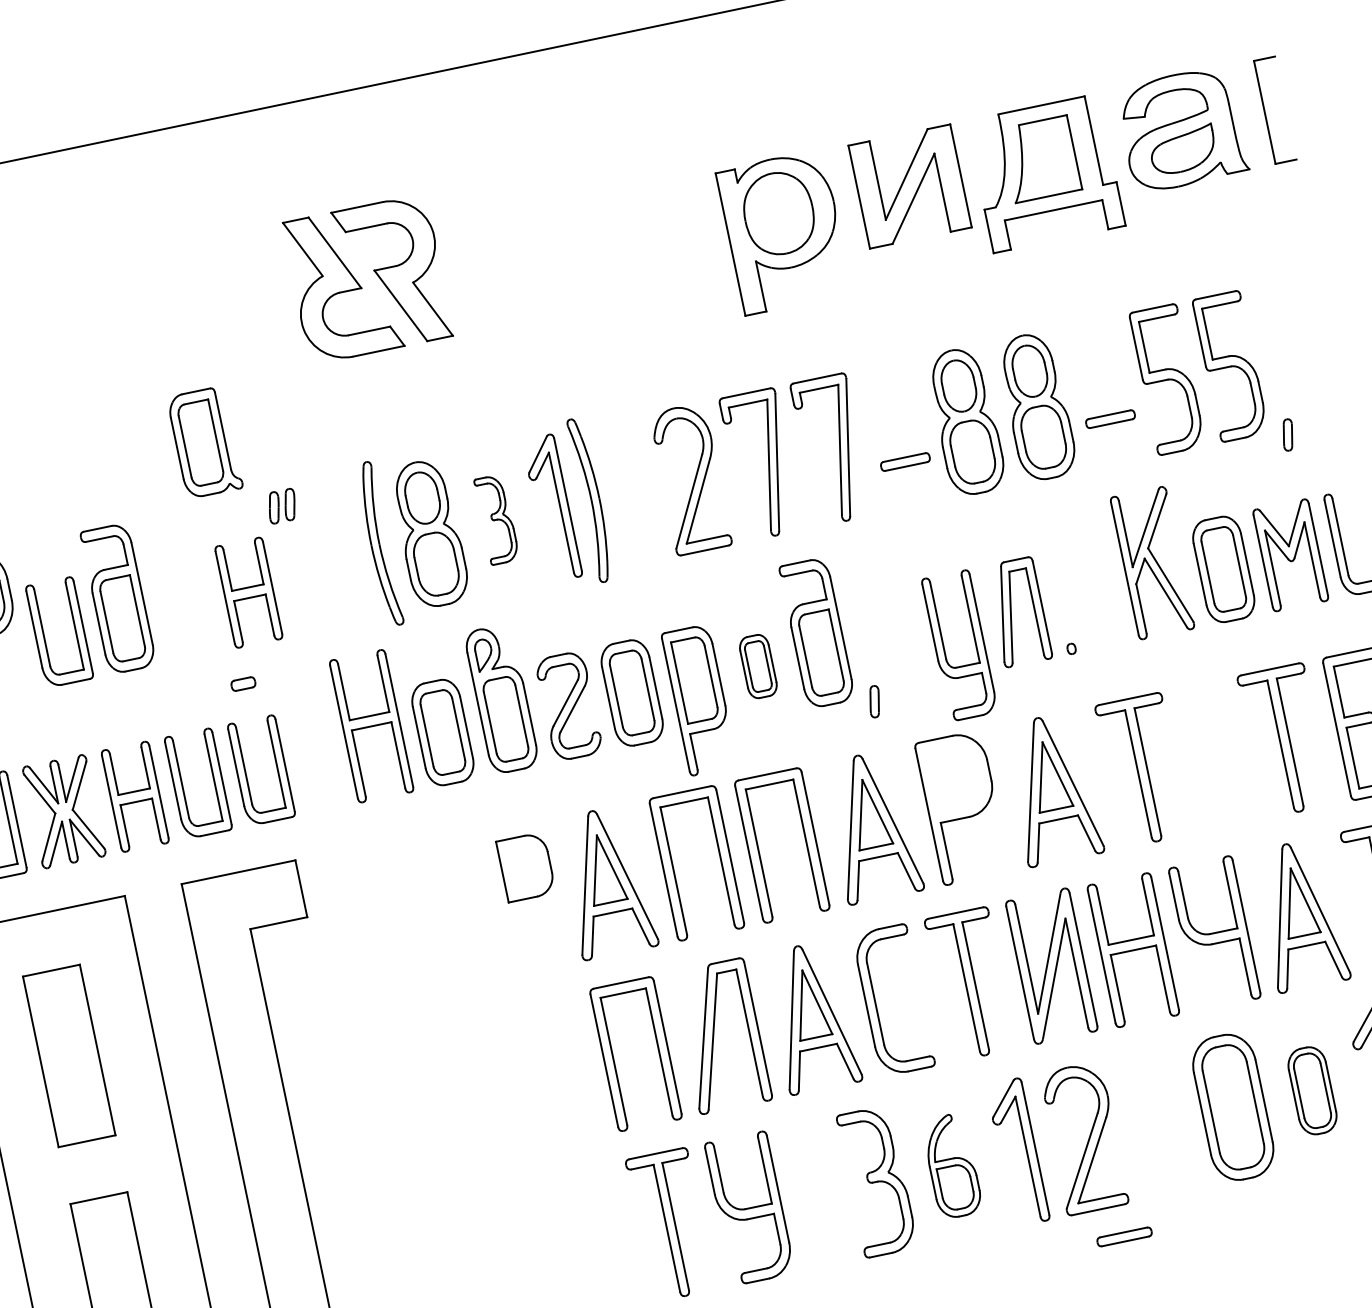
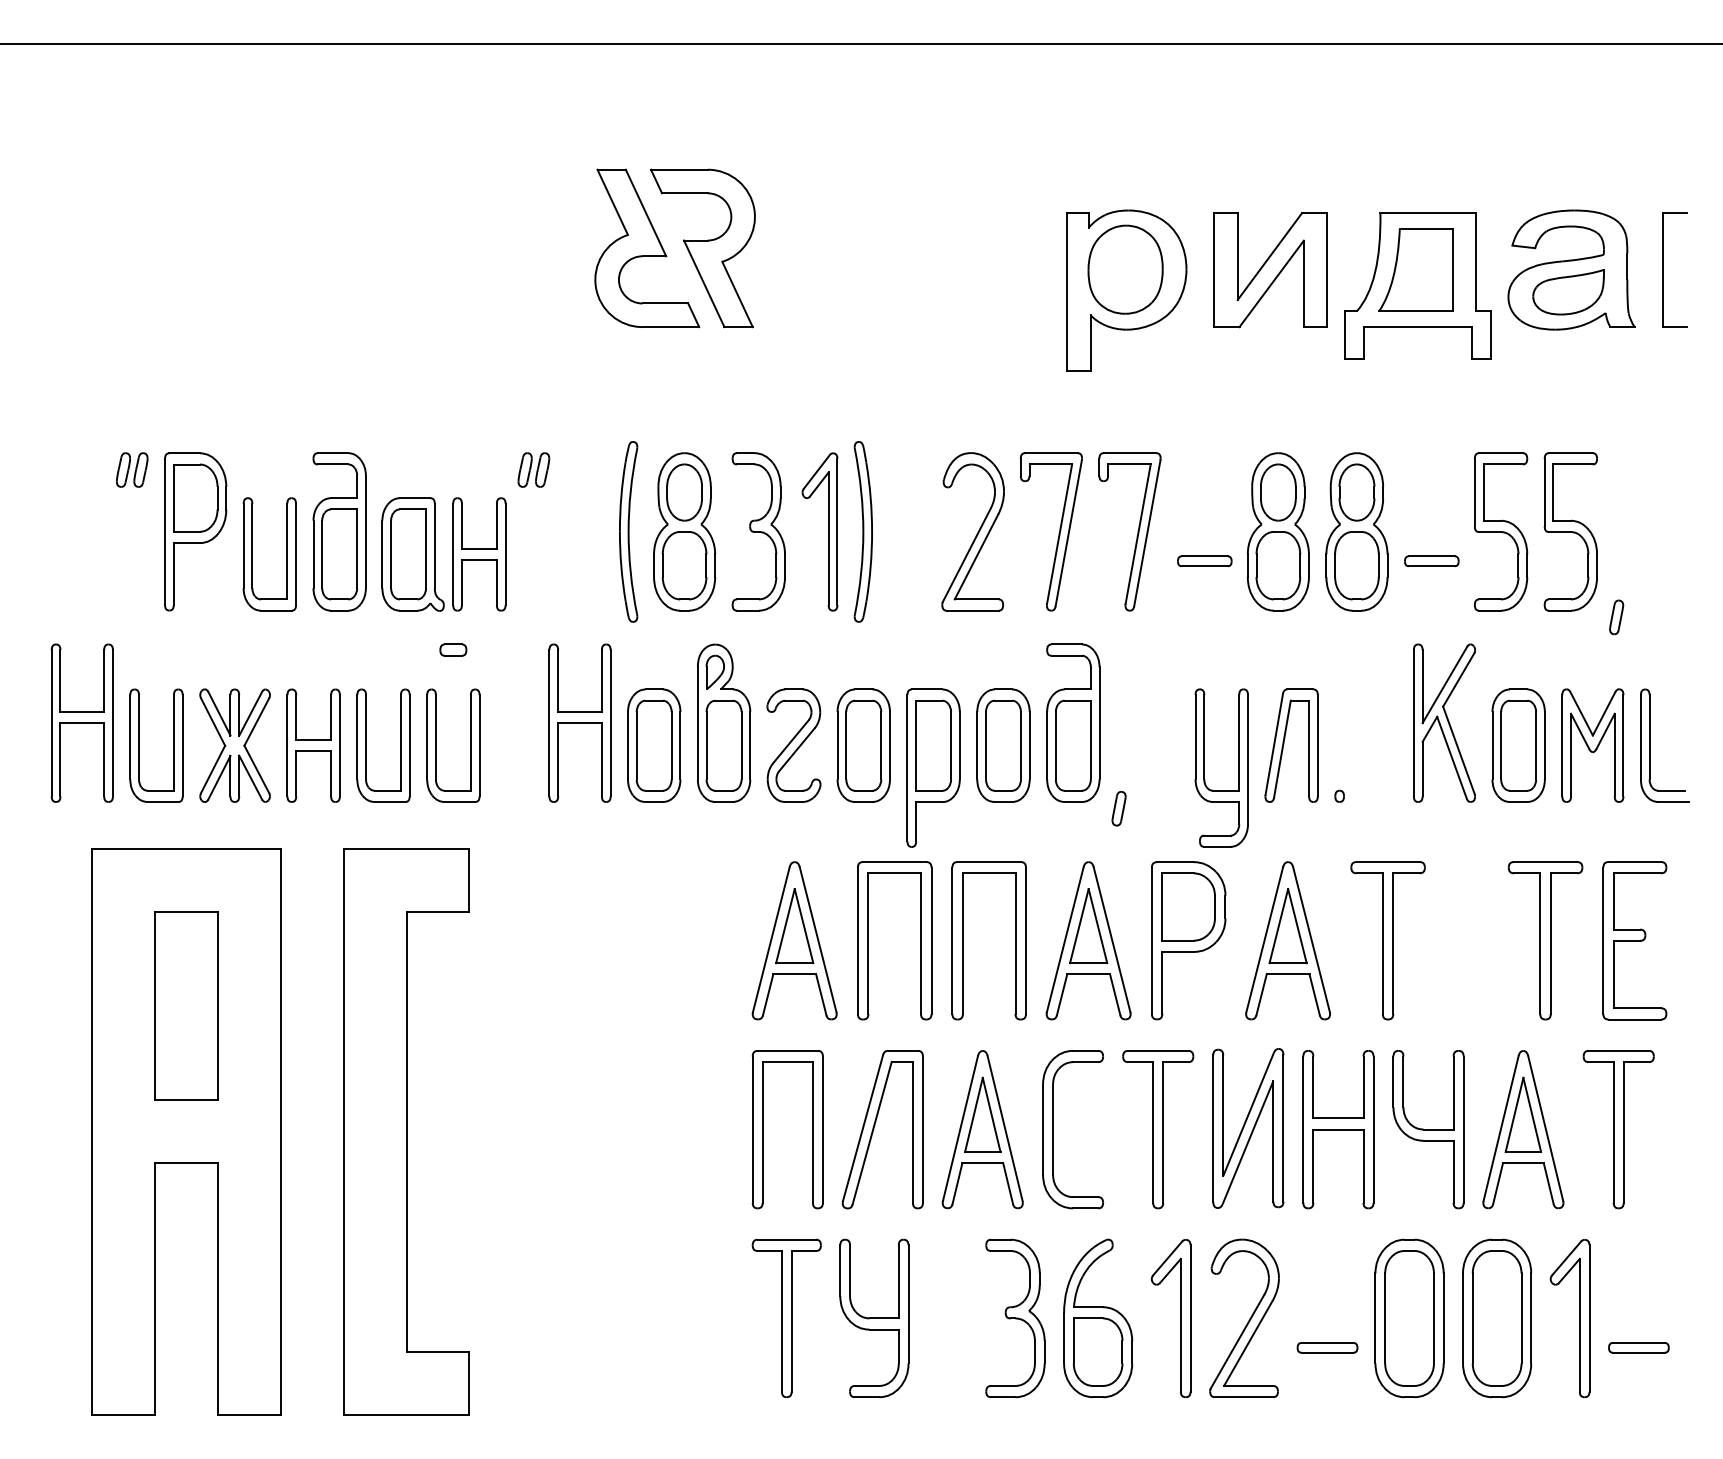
part: (204, 442) -> (412, 554), moved
part: (496, 519) -> (758, 531), size x1.67
part: (758, 666) -> (1003, 745), size x1.67
part: (525, 866) -> (1188, 906), moved
part: (1312, 1090) -> (1497, 1318), size x1.67
part: (952, 1166) -> (1098, 1318), size x1.43
part: (1124, 1236) -> (1327, 1347), moved

